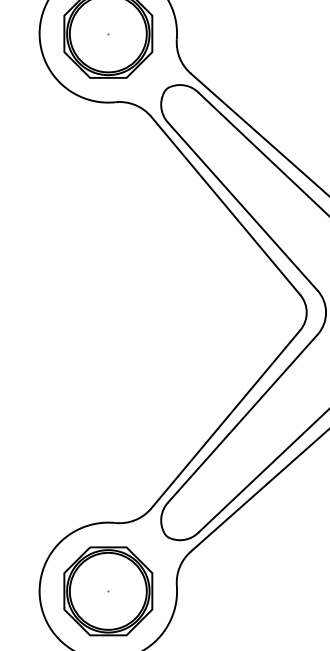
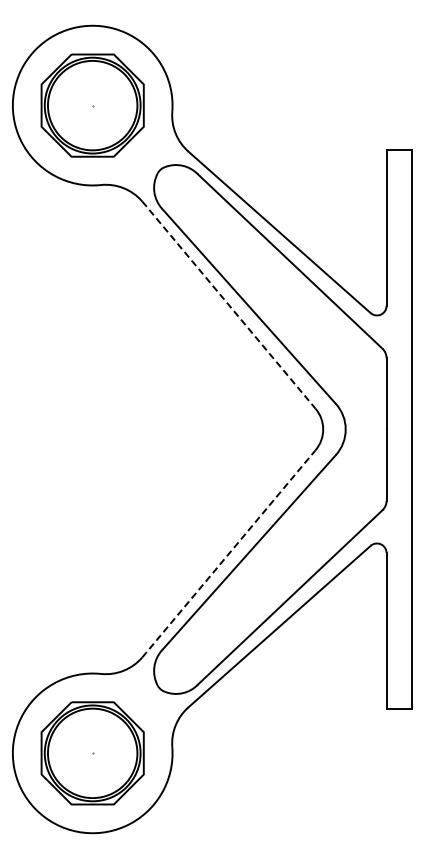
line: (226, 205) -> (229, 305), solid -> dashed
line: (226, 419) -> (229, 553), solid -> dashed

